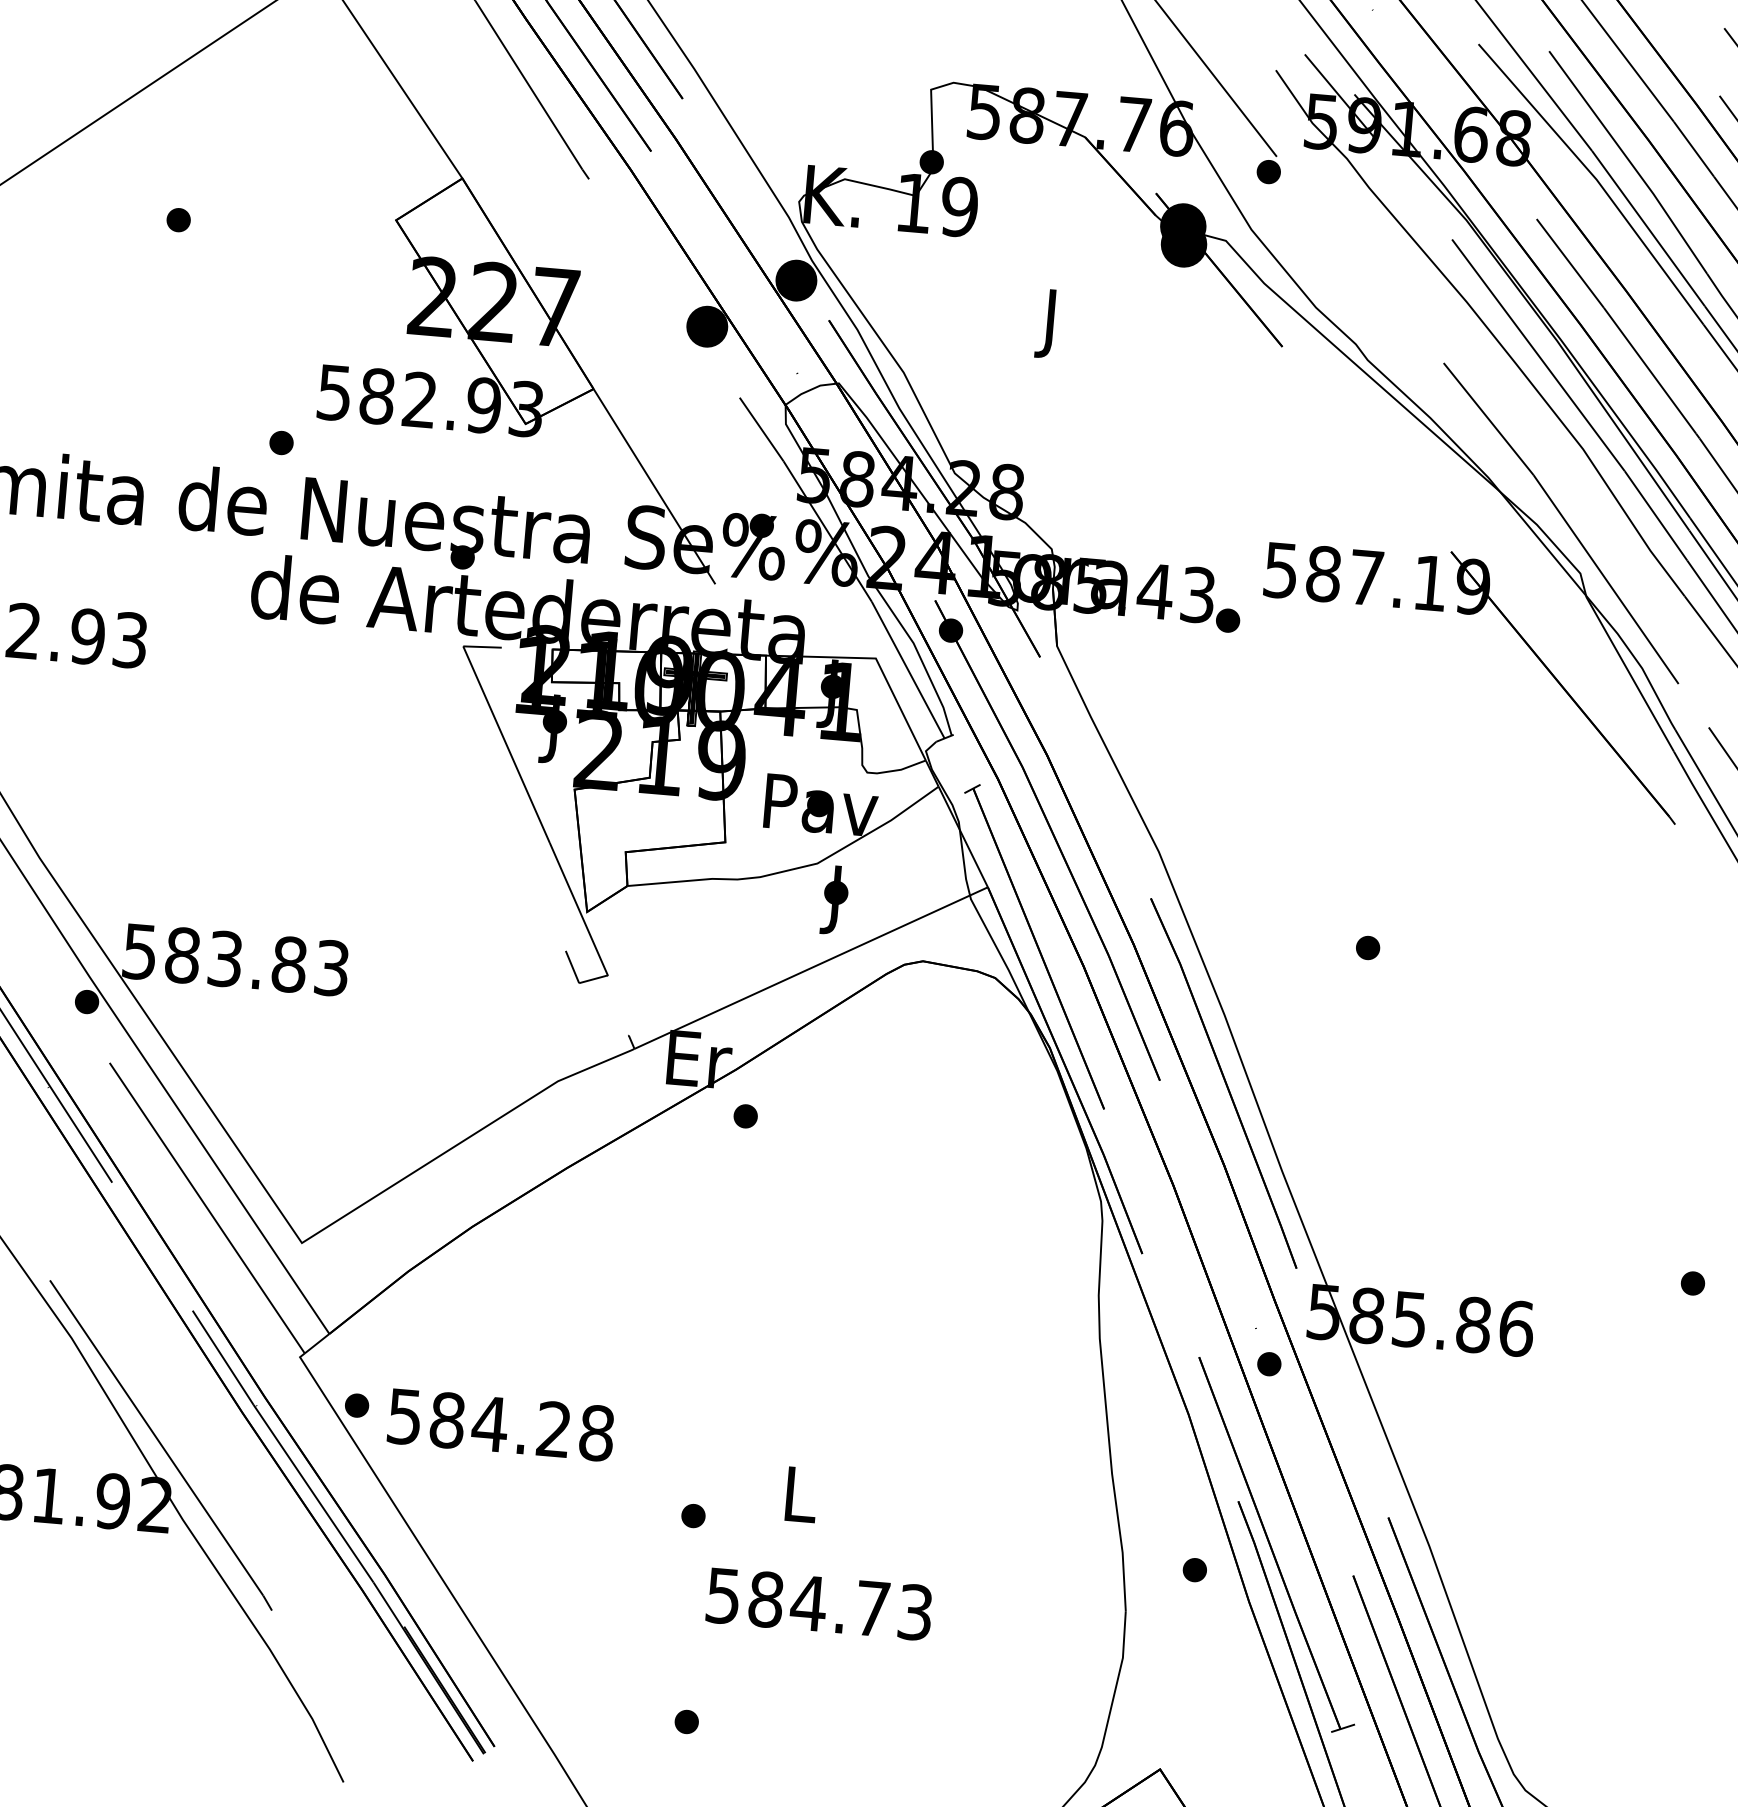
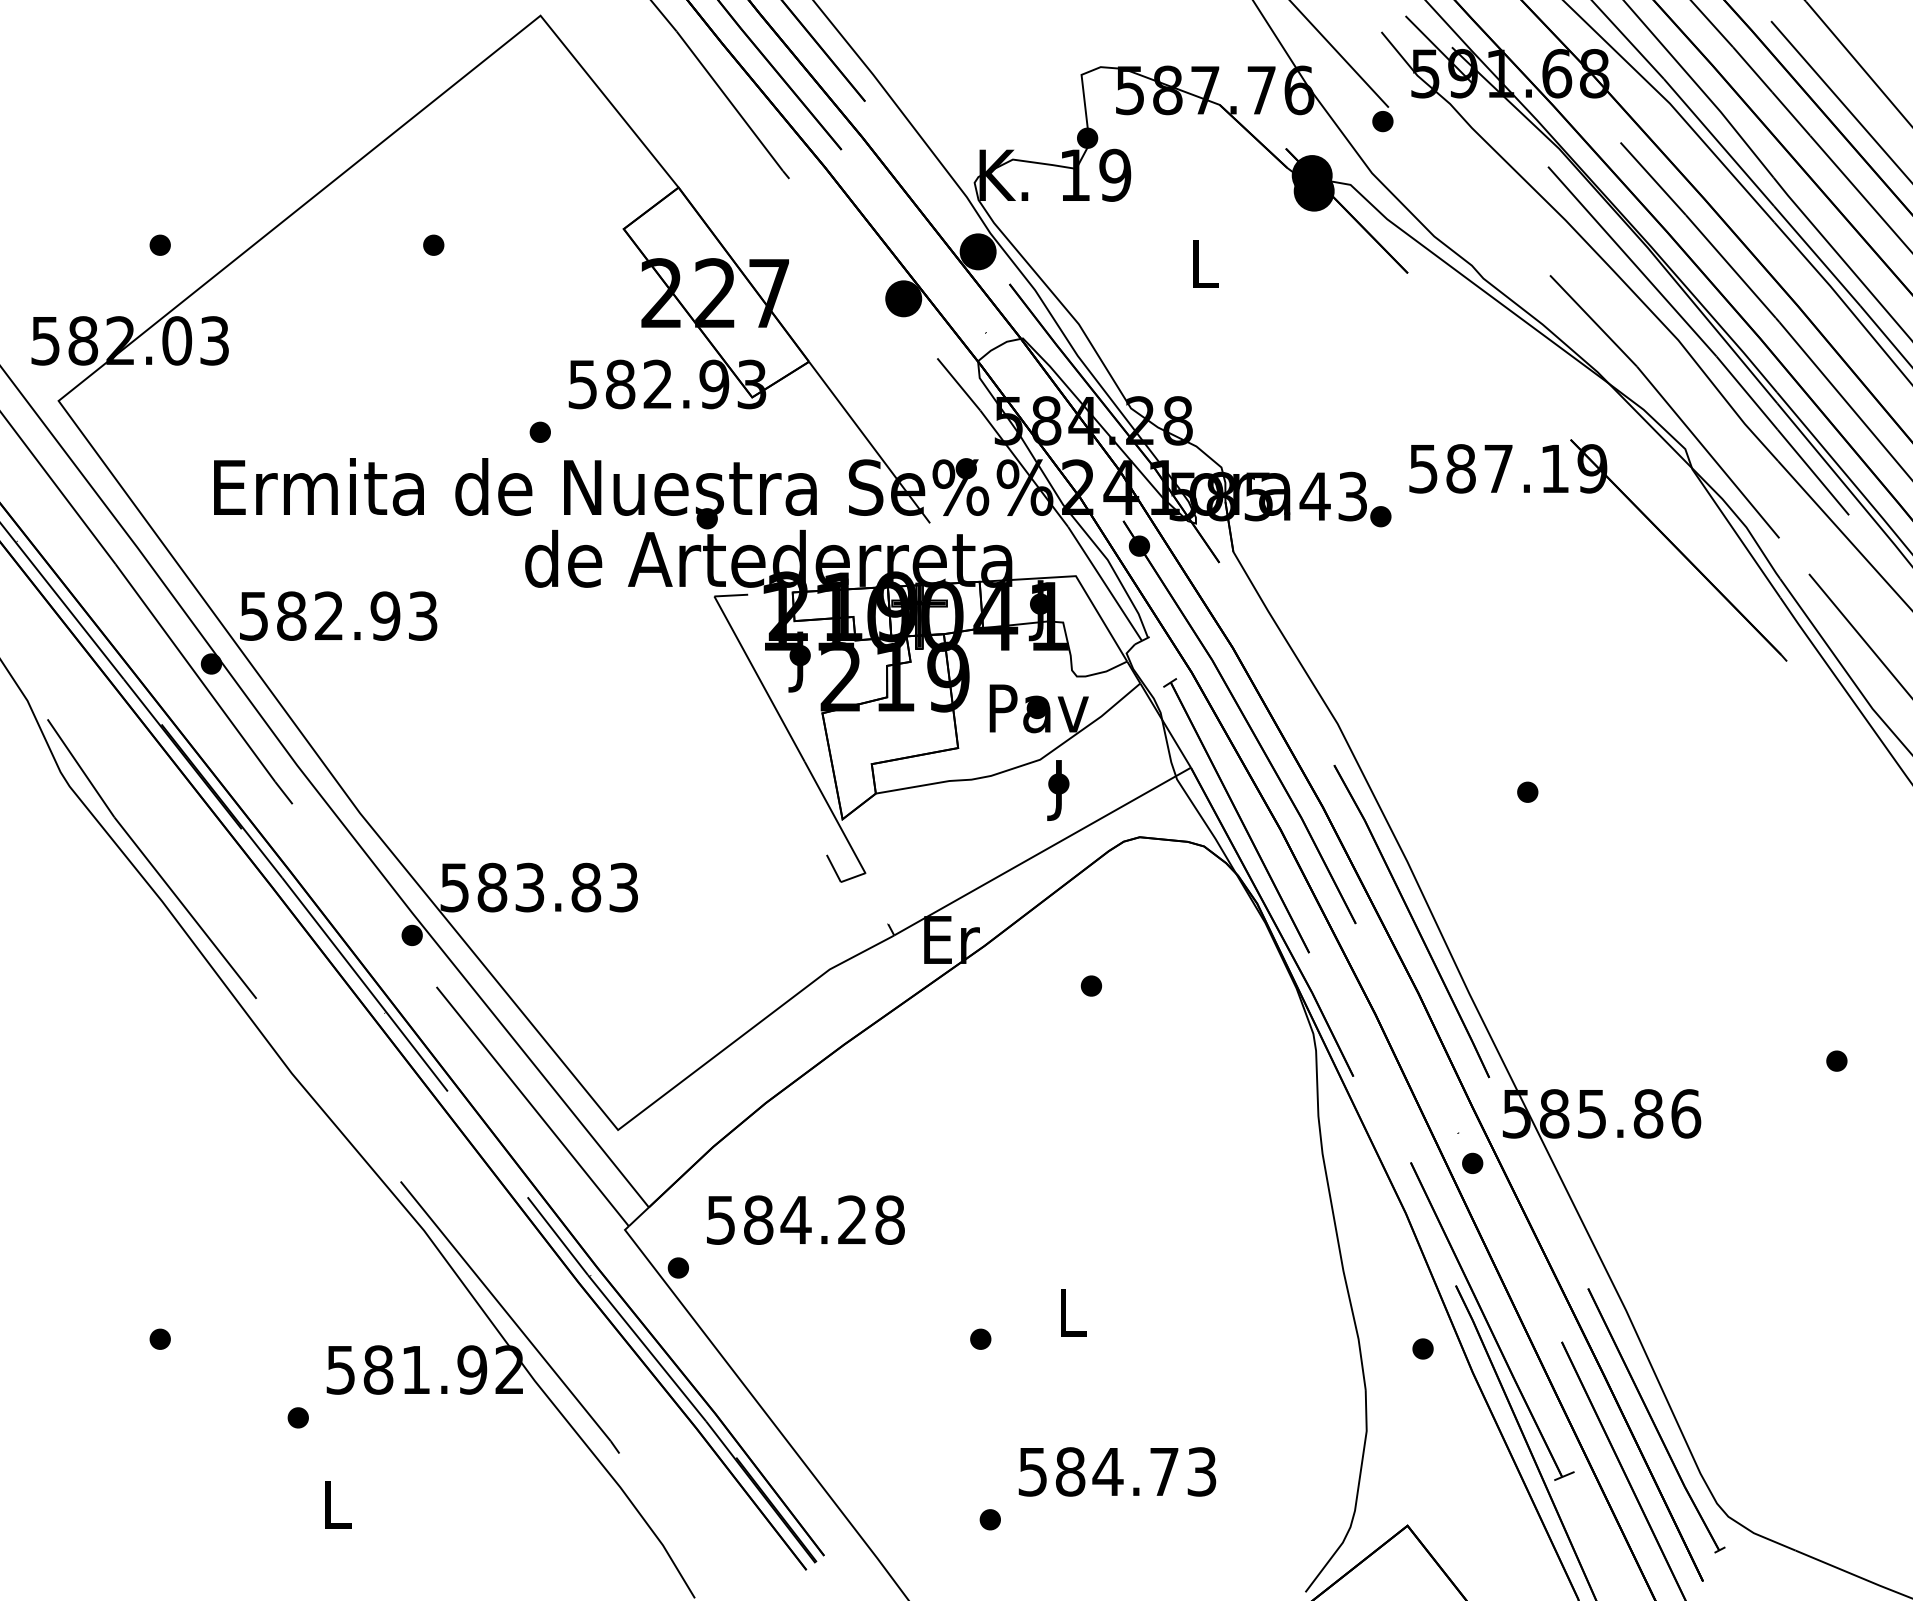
text: (1051, 323) -> (1204, 270), J -> L
part: (745, 1115) -> (1091, 985), moved
text: (500, 1424) -> (805, 1219), moved
text: (819, 1603) -> (1117, 1471), moved

